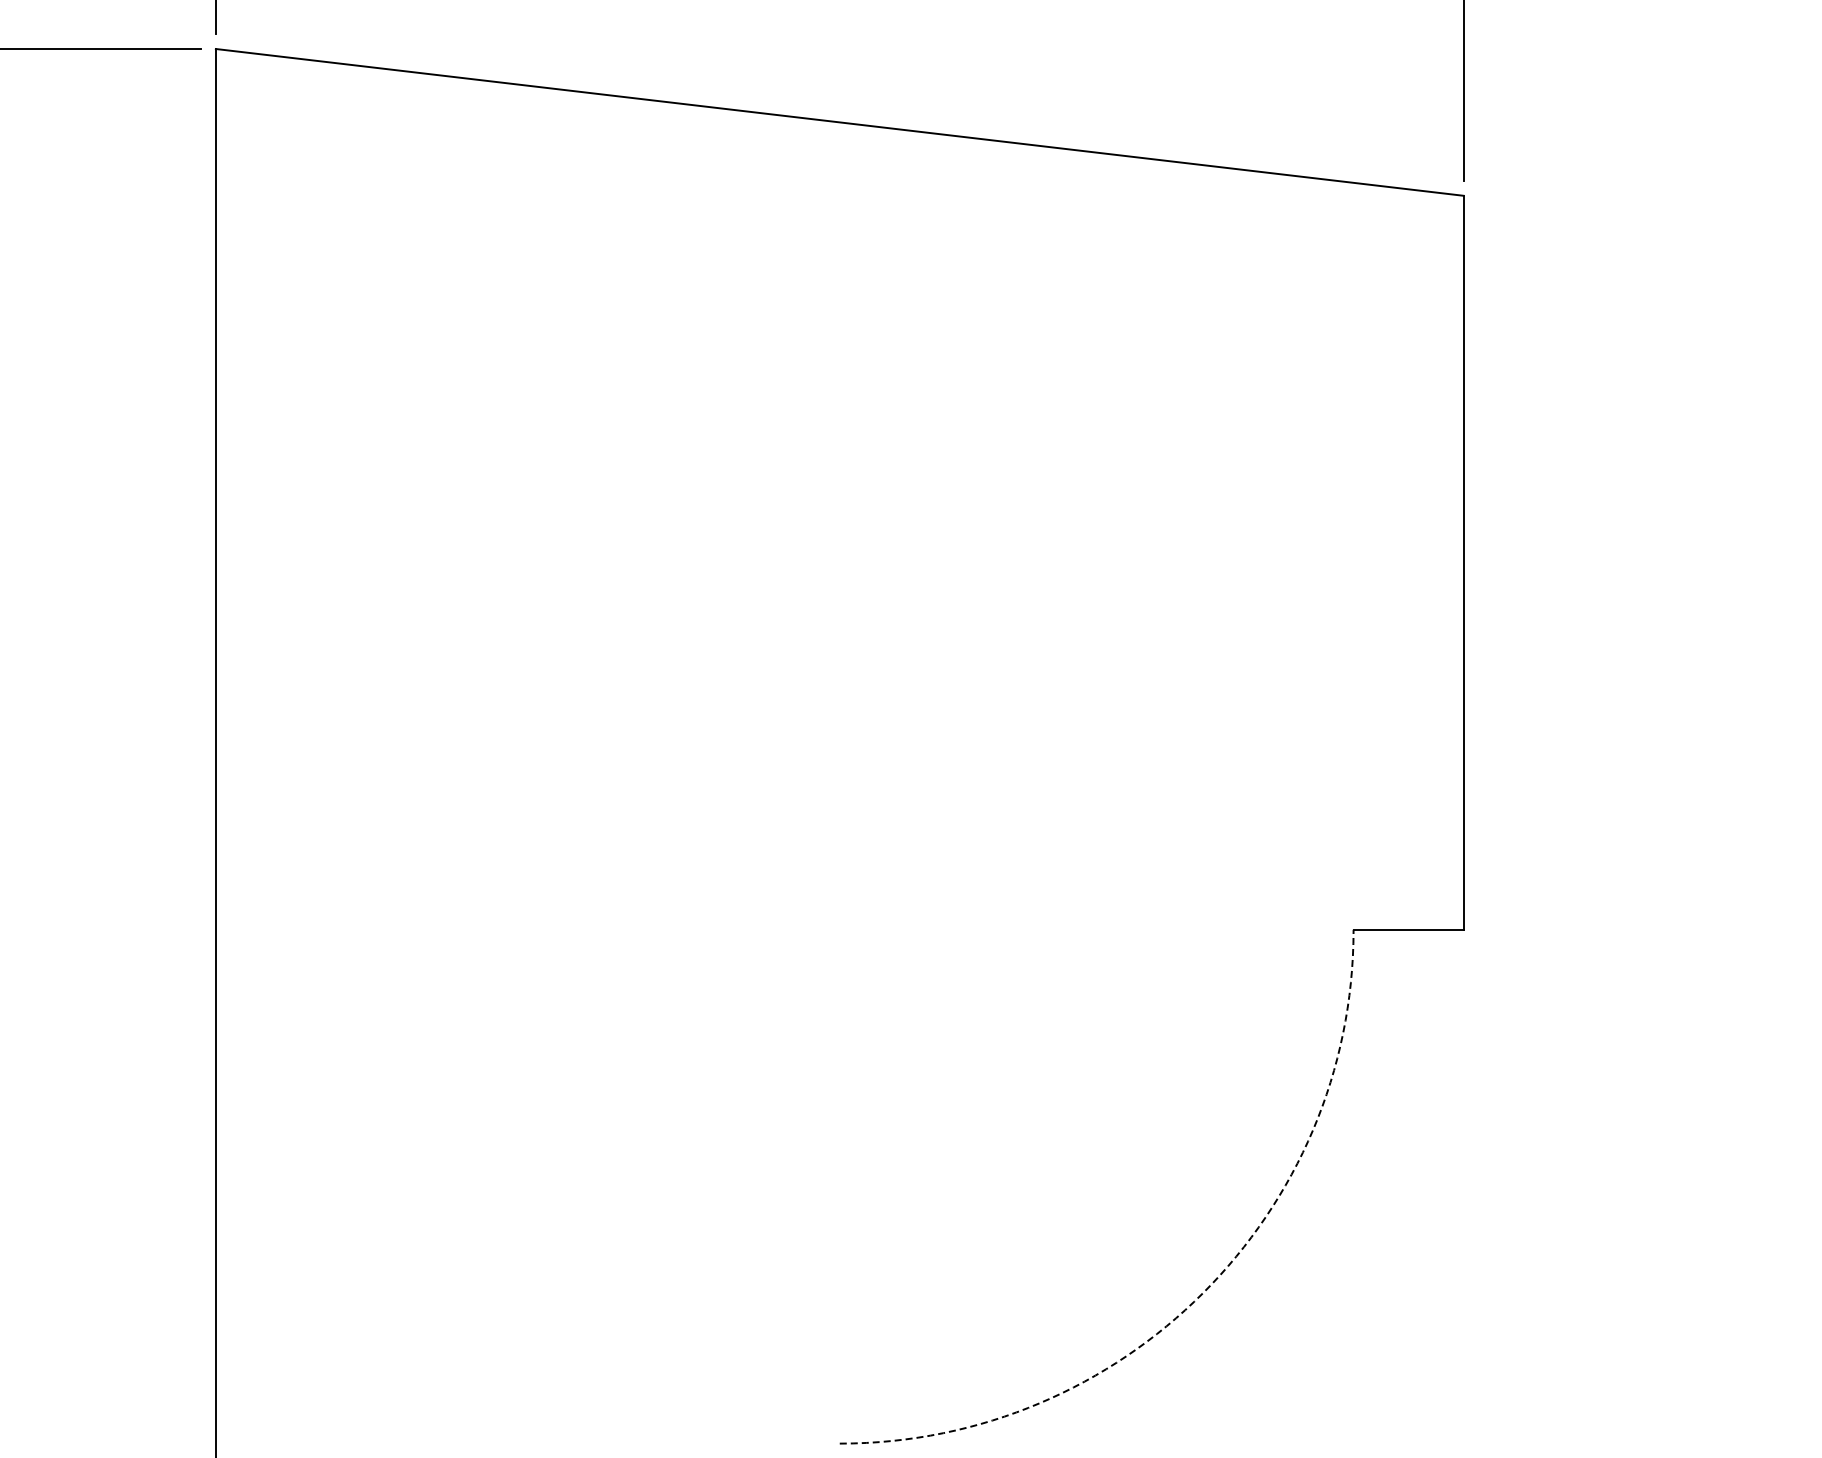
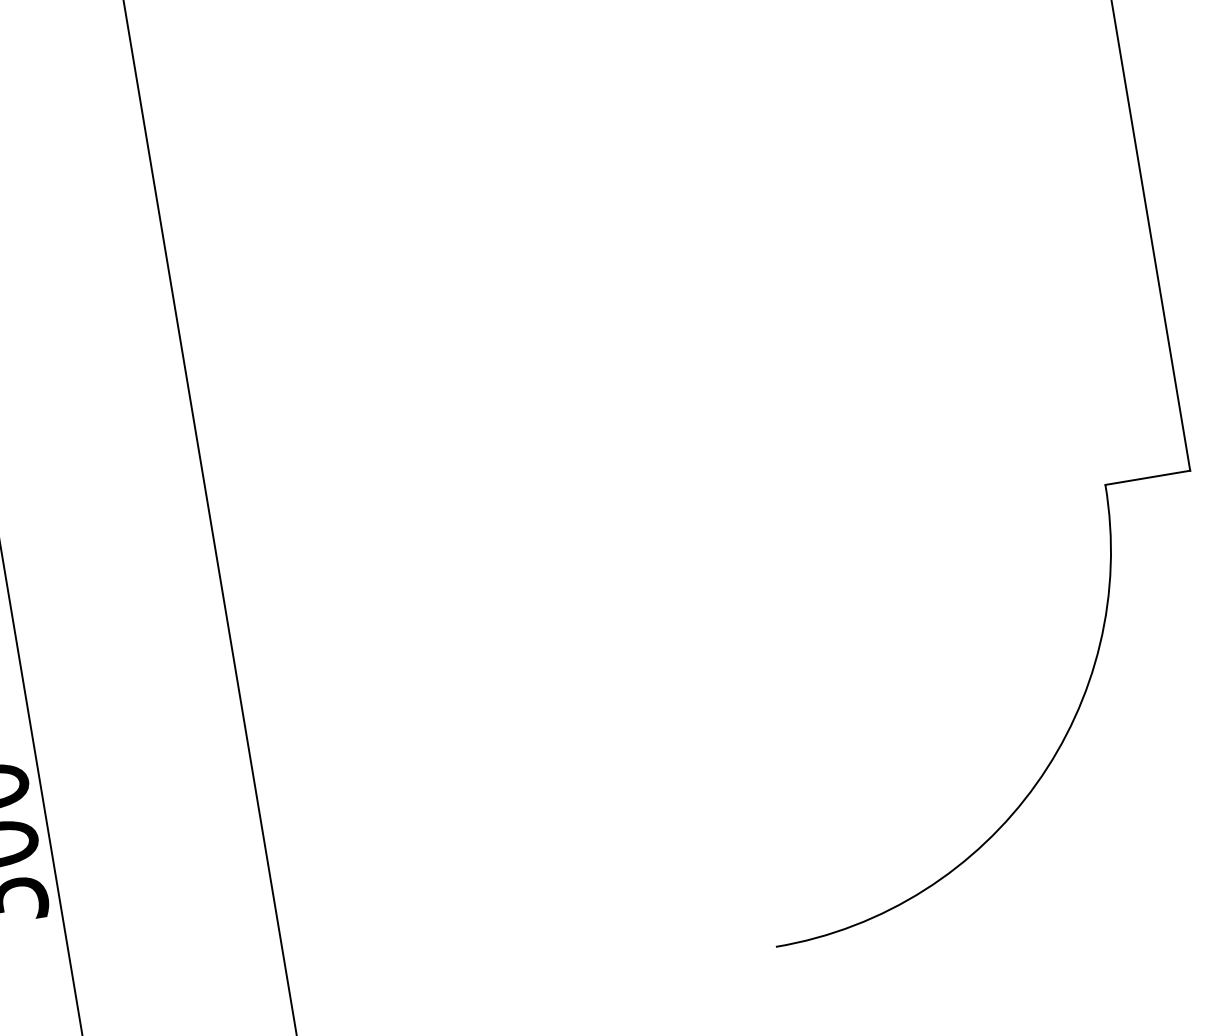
arc: (1203, 1293) -> (1036, 784), dashed -> solid

